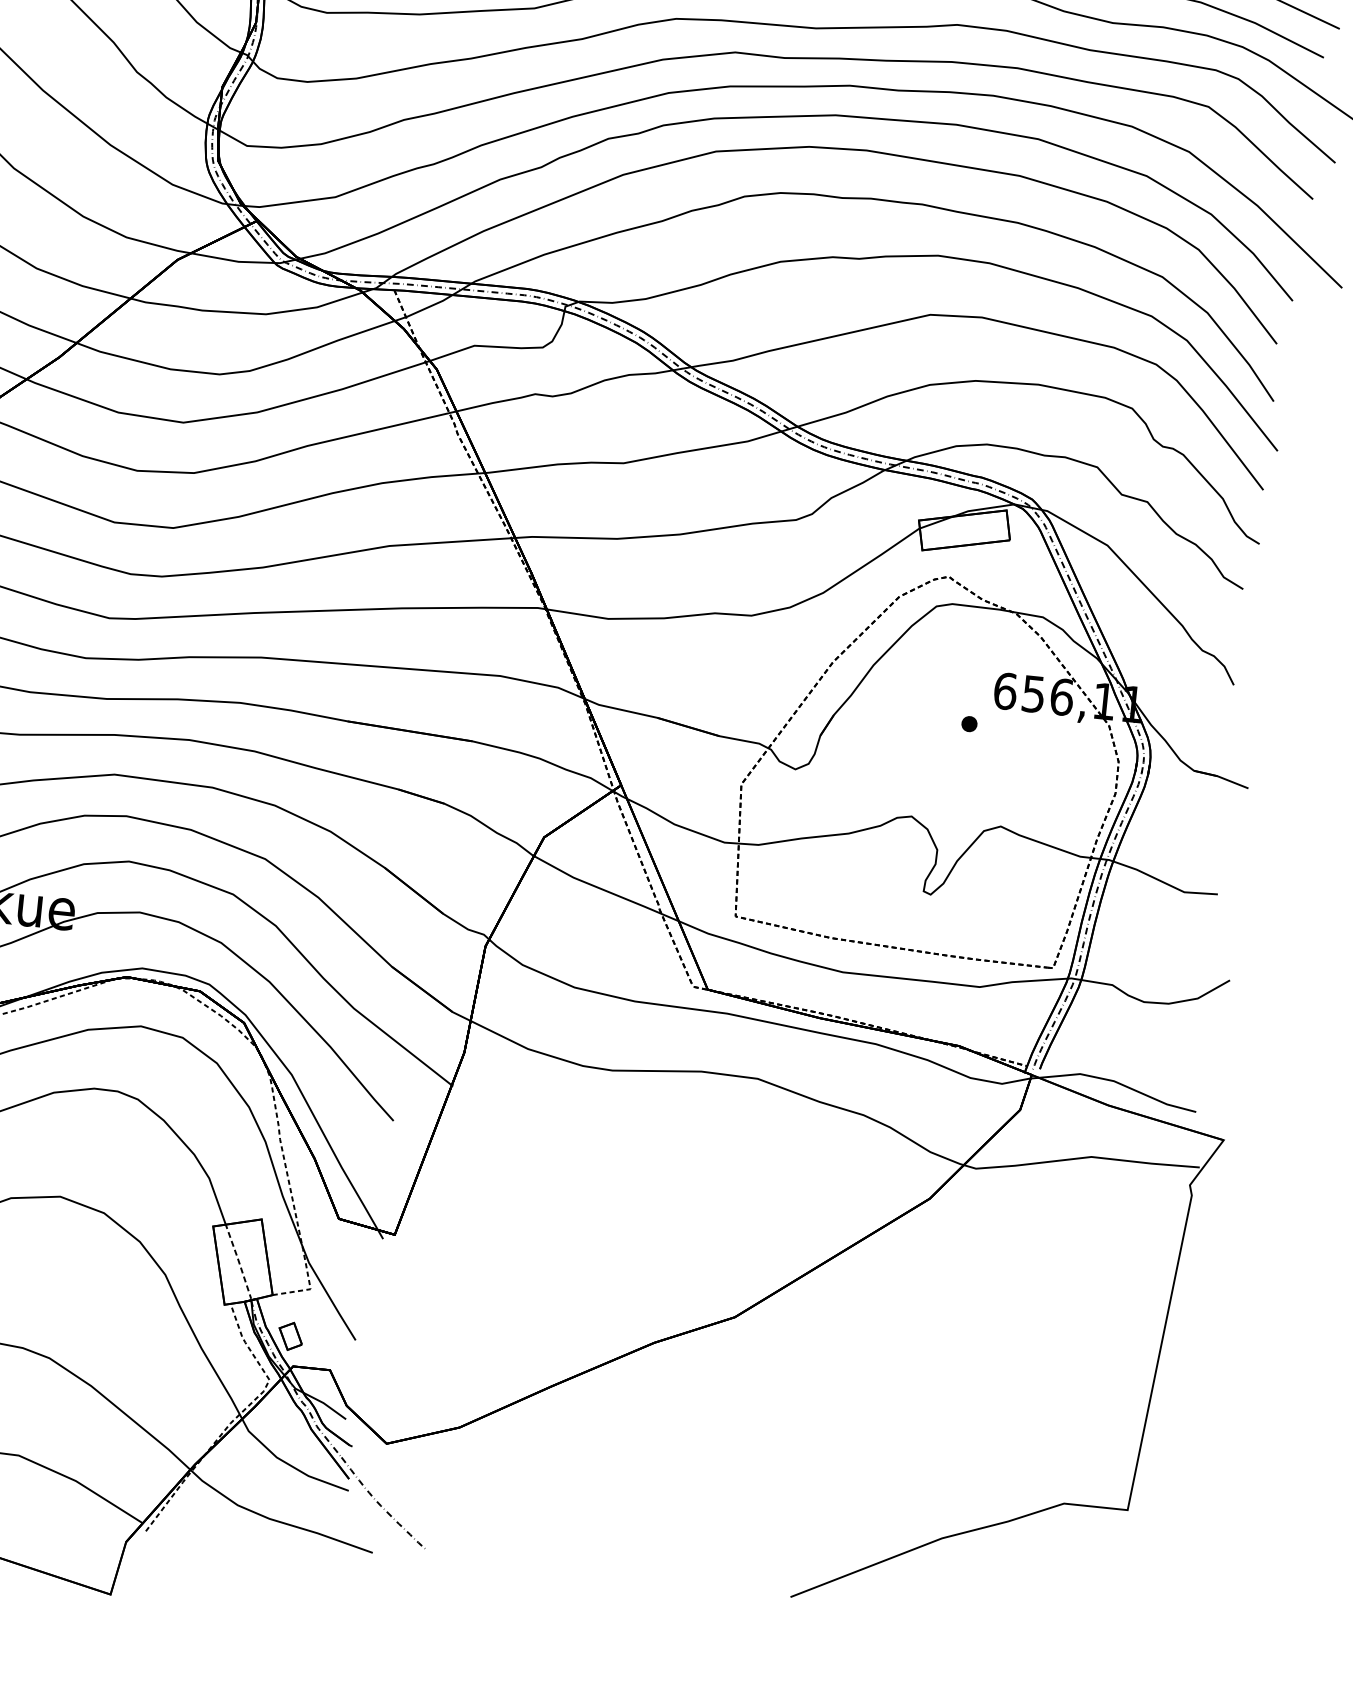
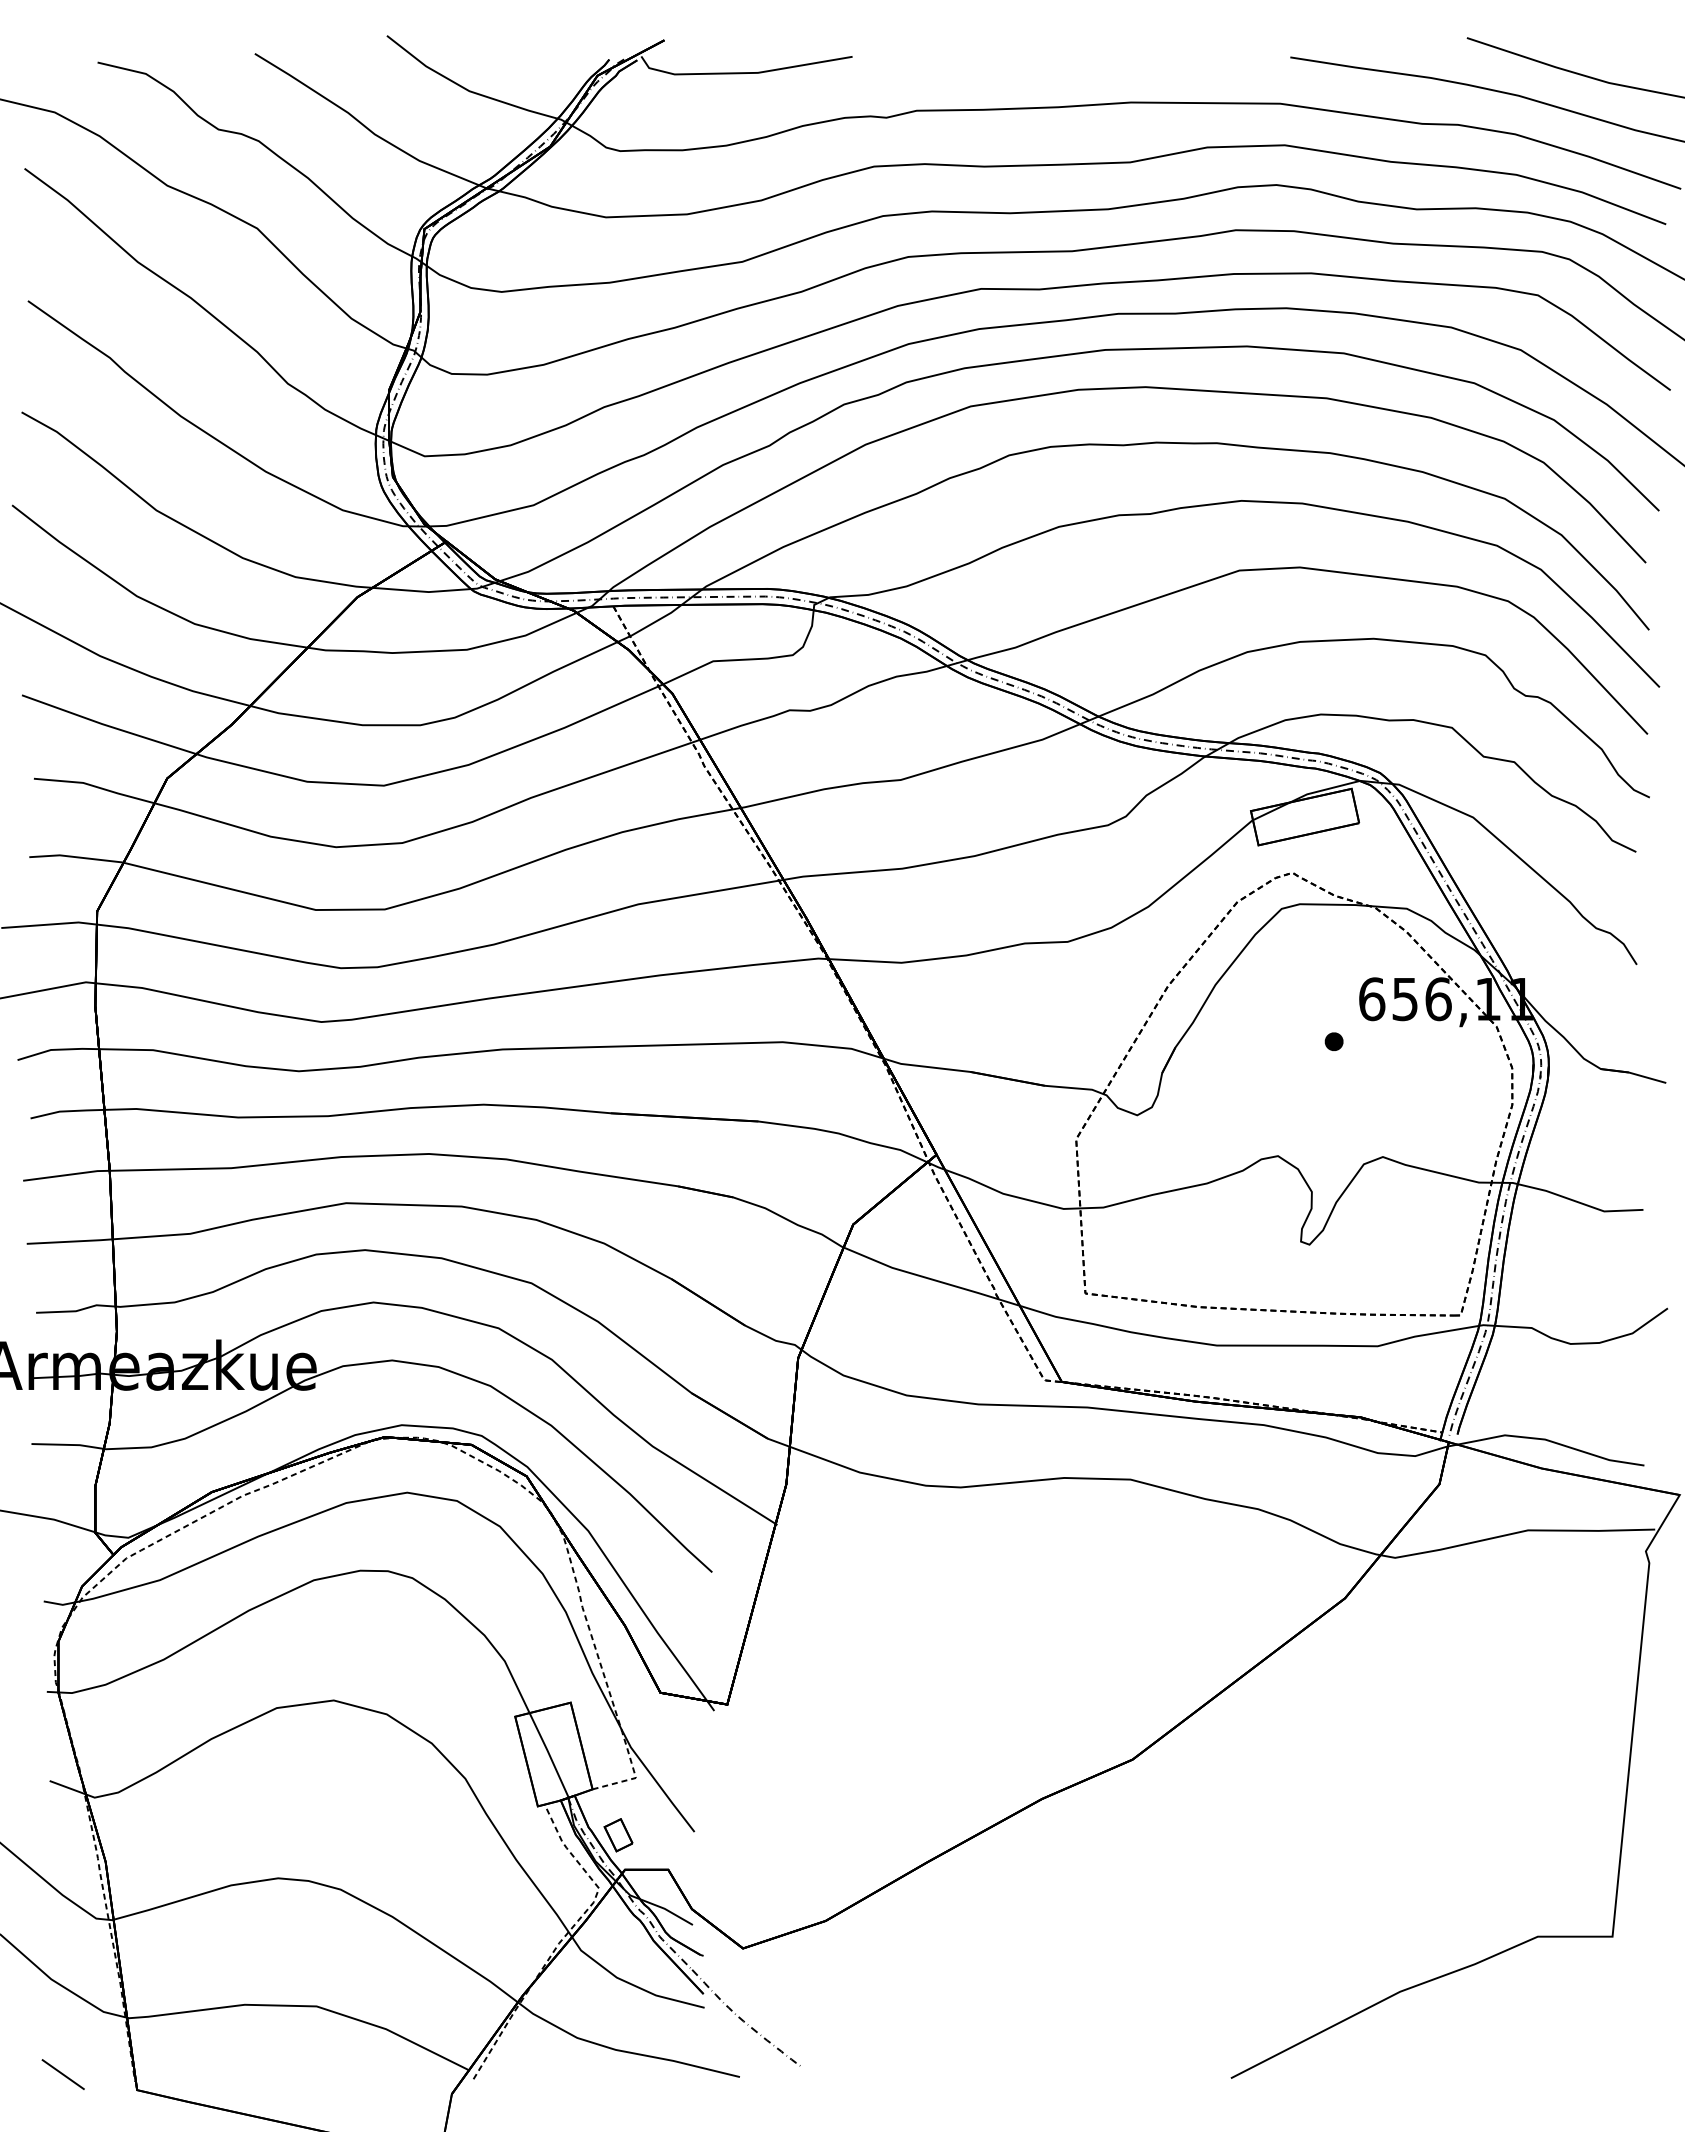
line: (238, 1262) -> (549, 1755), dashed -> solid

